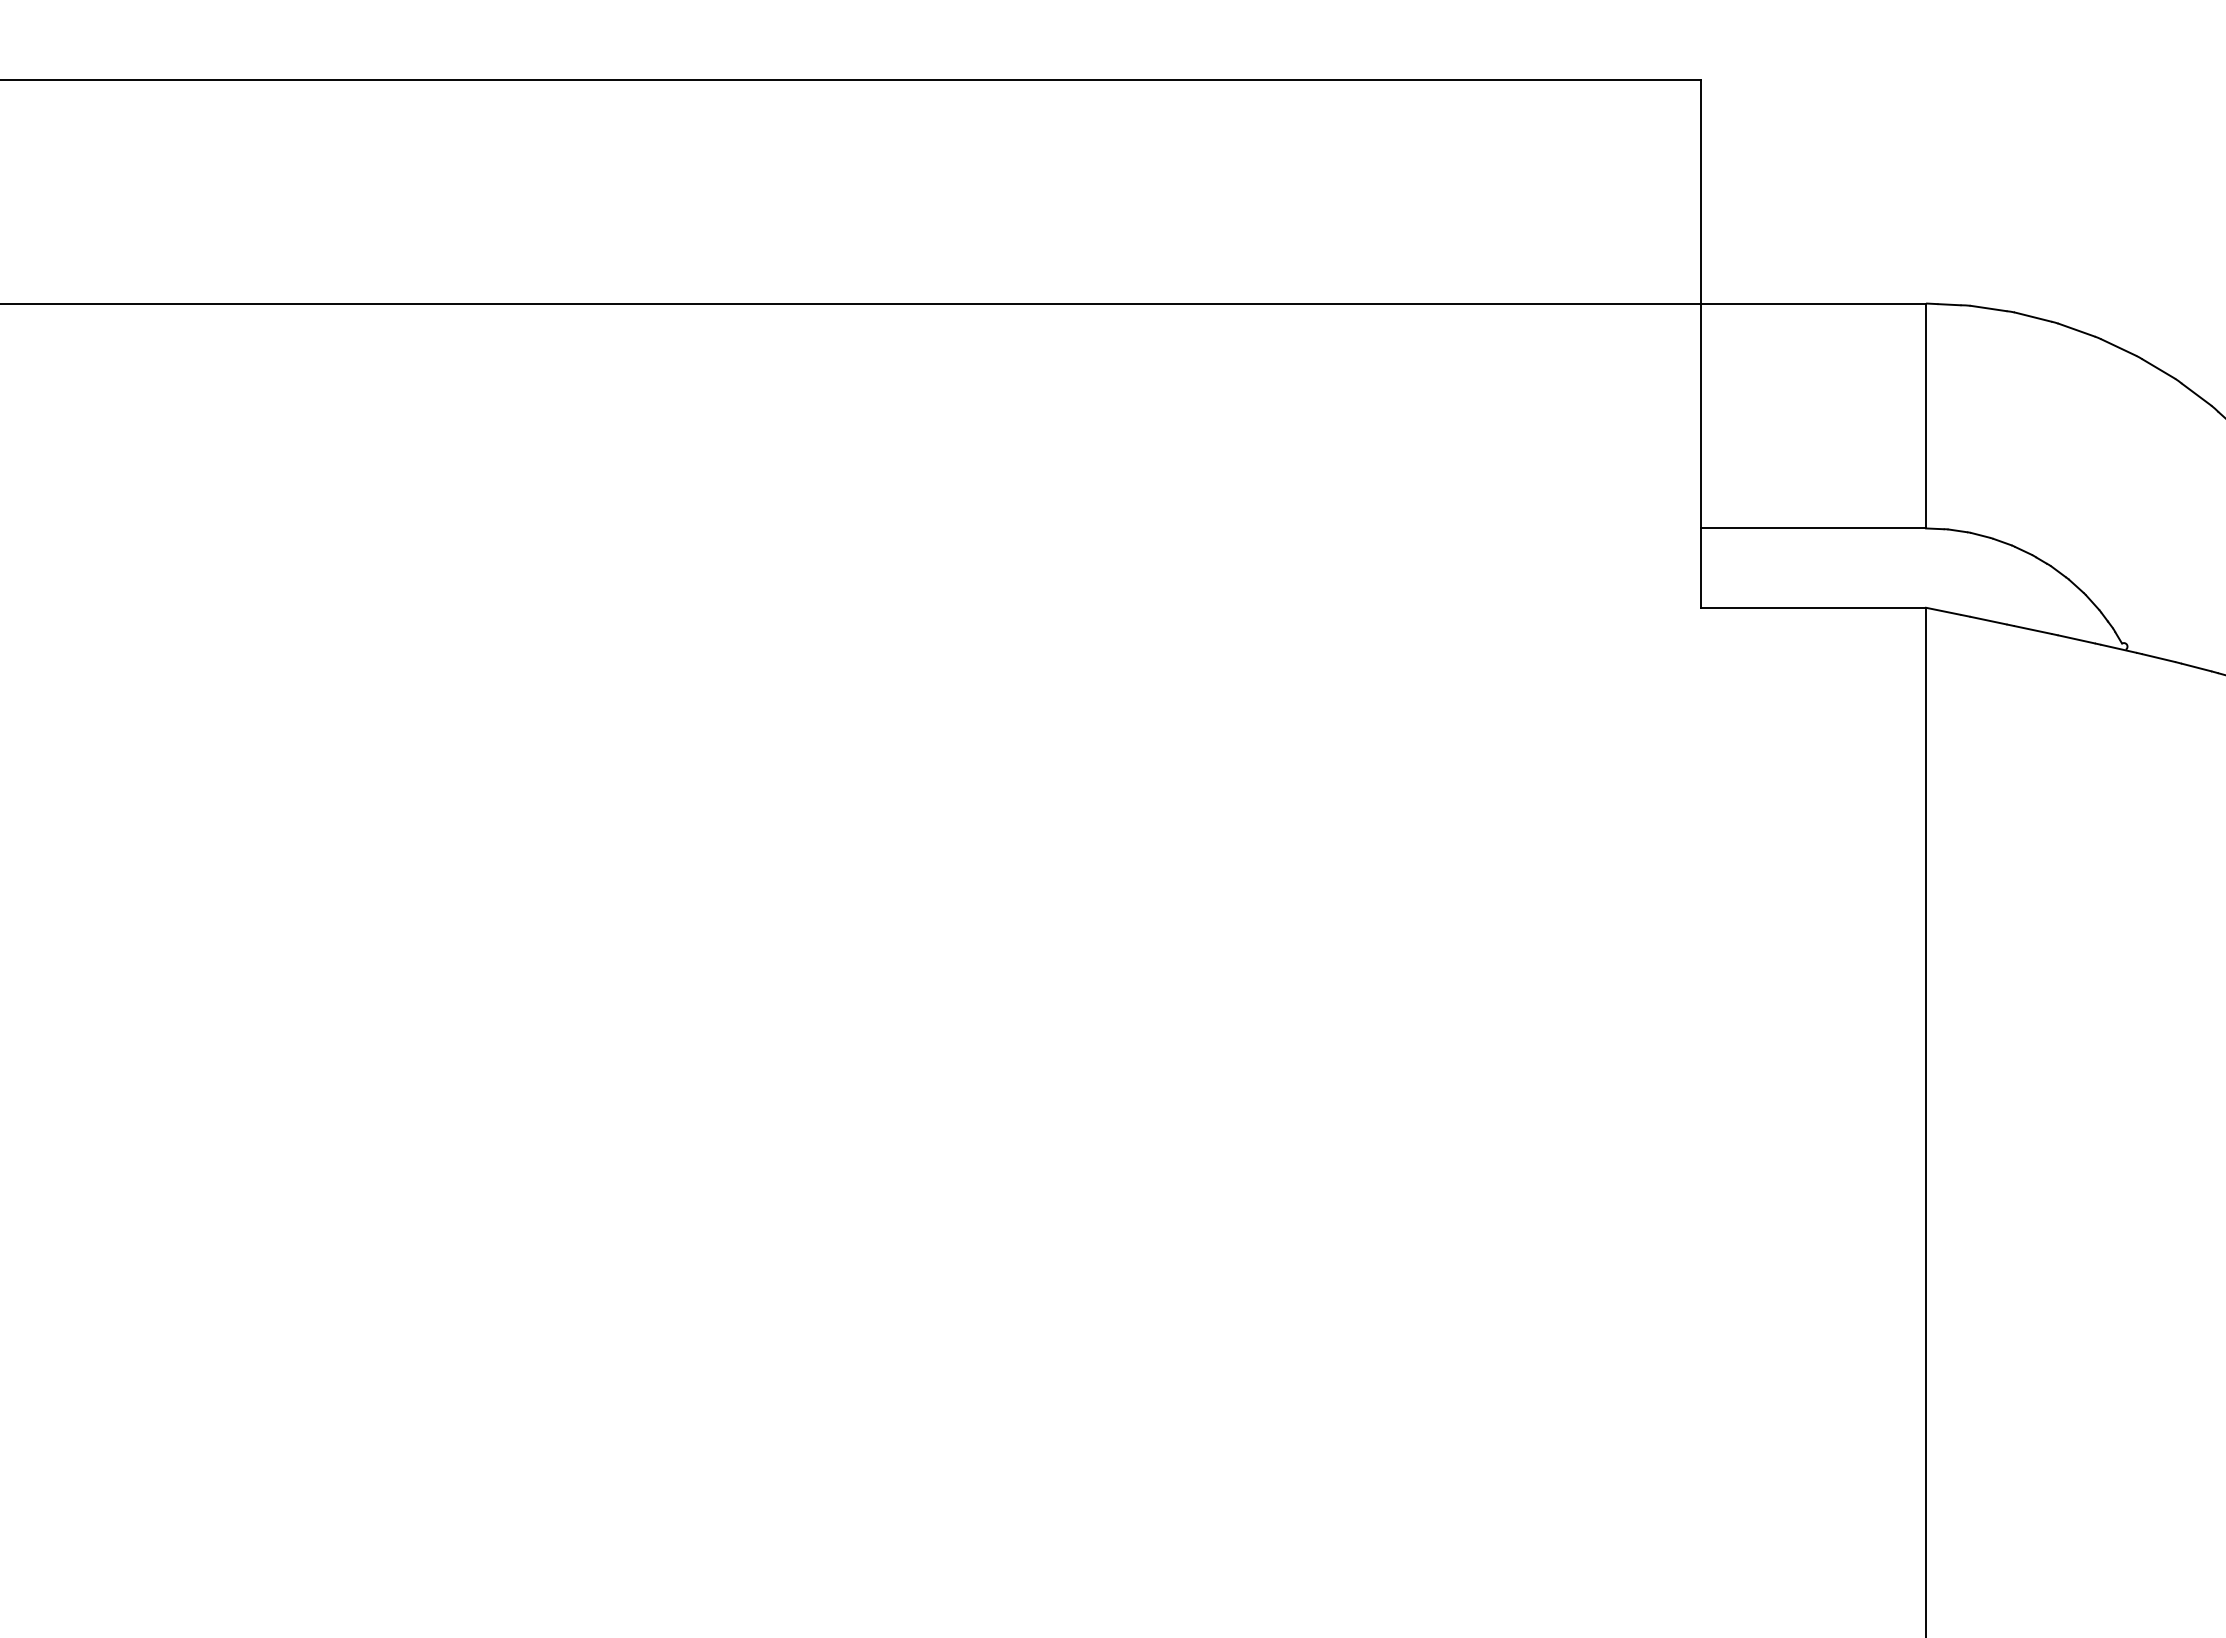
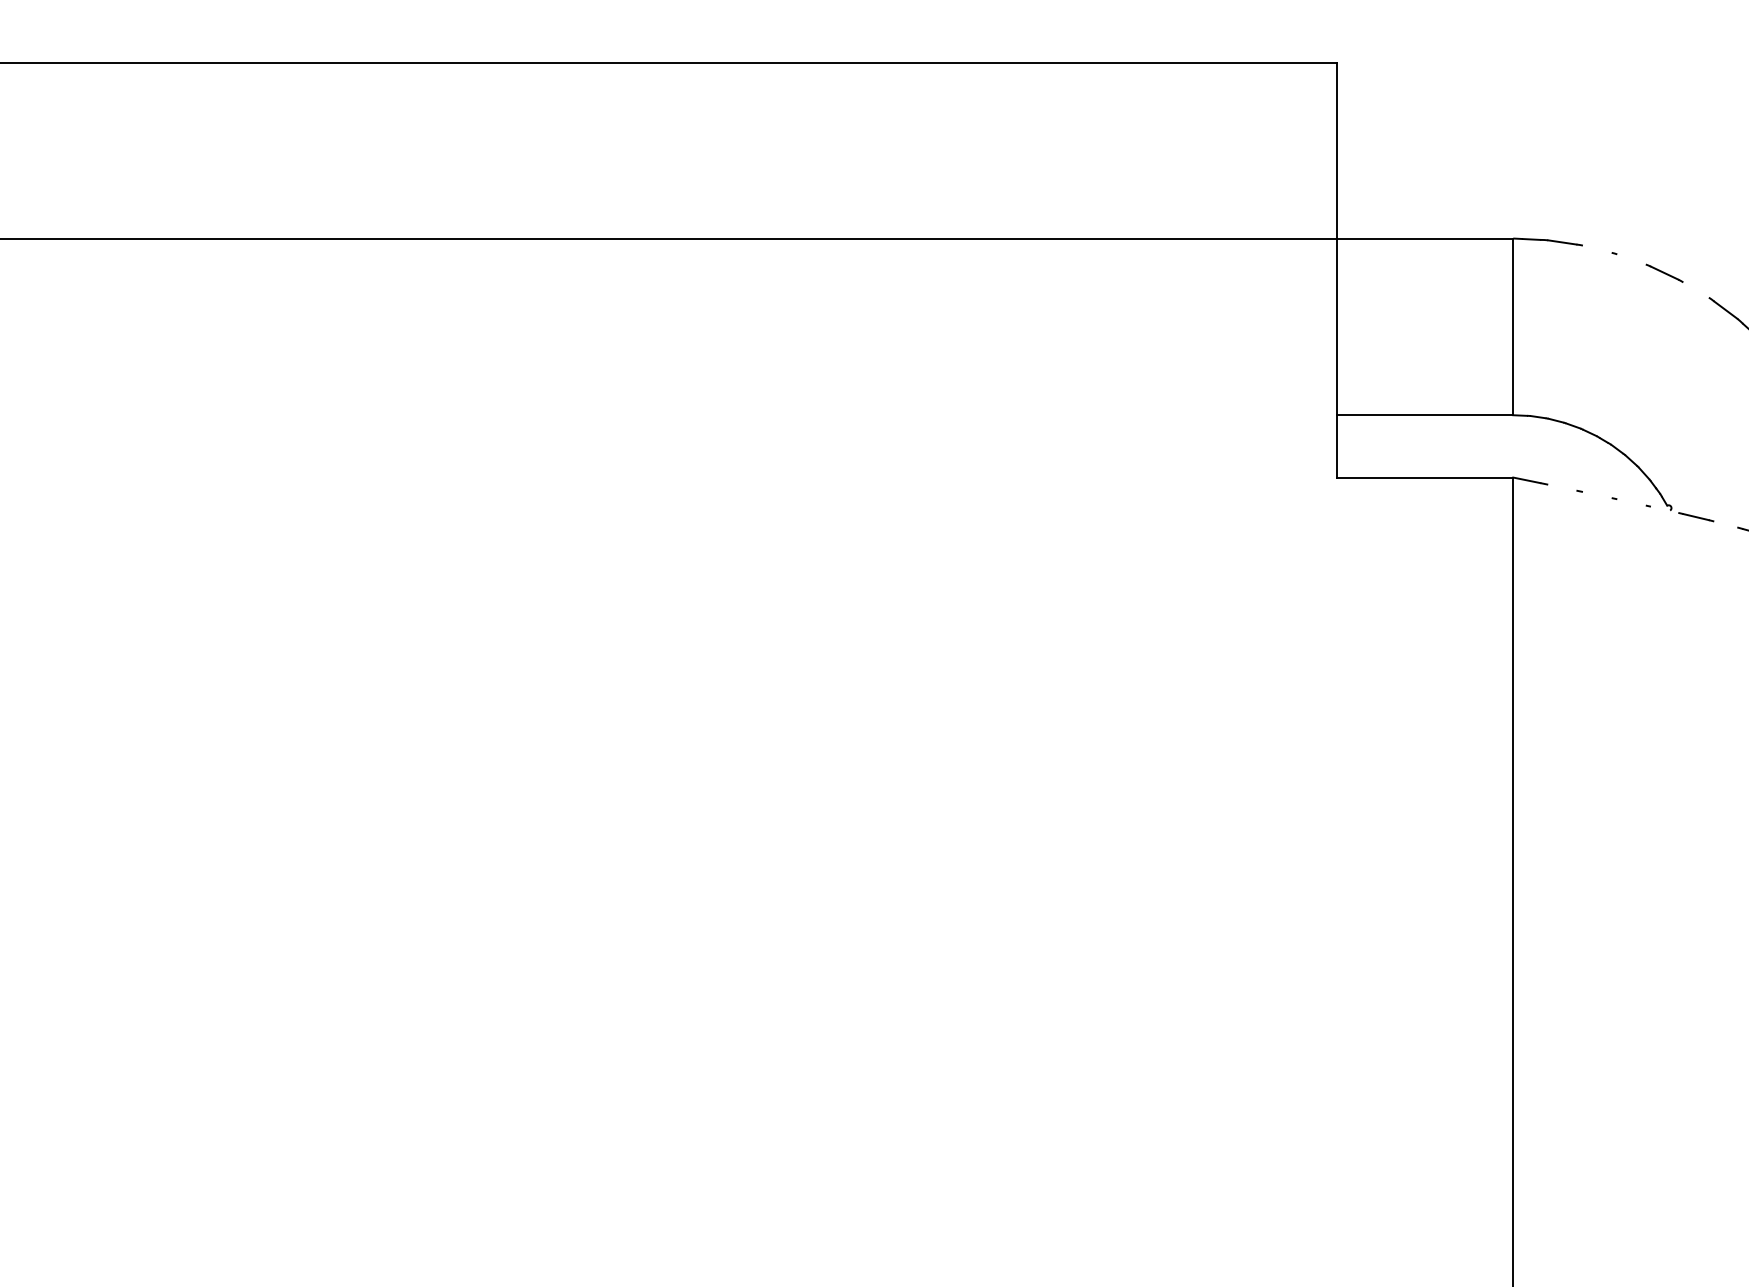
line: (2032, 316) -> (1596, 248), removed
line: (2076, 329) -> (1631, 258), removed
line: (2158, 368) -> (1695, 289), removed
line: (1988, 620) -> (1562, 487), removed
line: (2032, 629) -> (1596, 494), removed
line: (2076, 639) -> (1631, 502), removed
line: (2118, 648) -> (1664, 509), removed
line: (2196, 667) -> (1725, 524), removed

